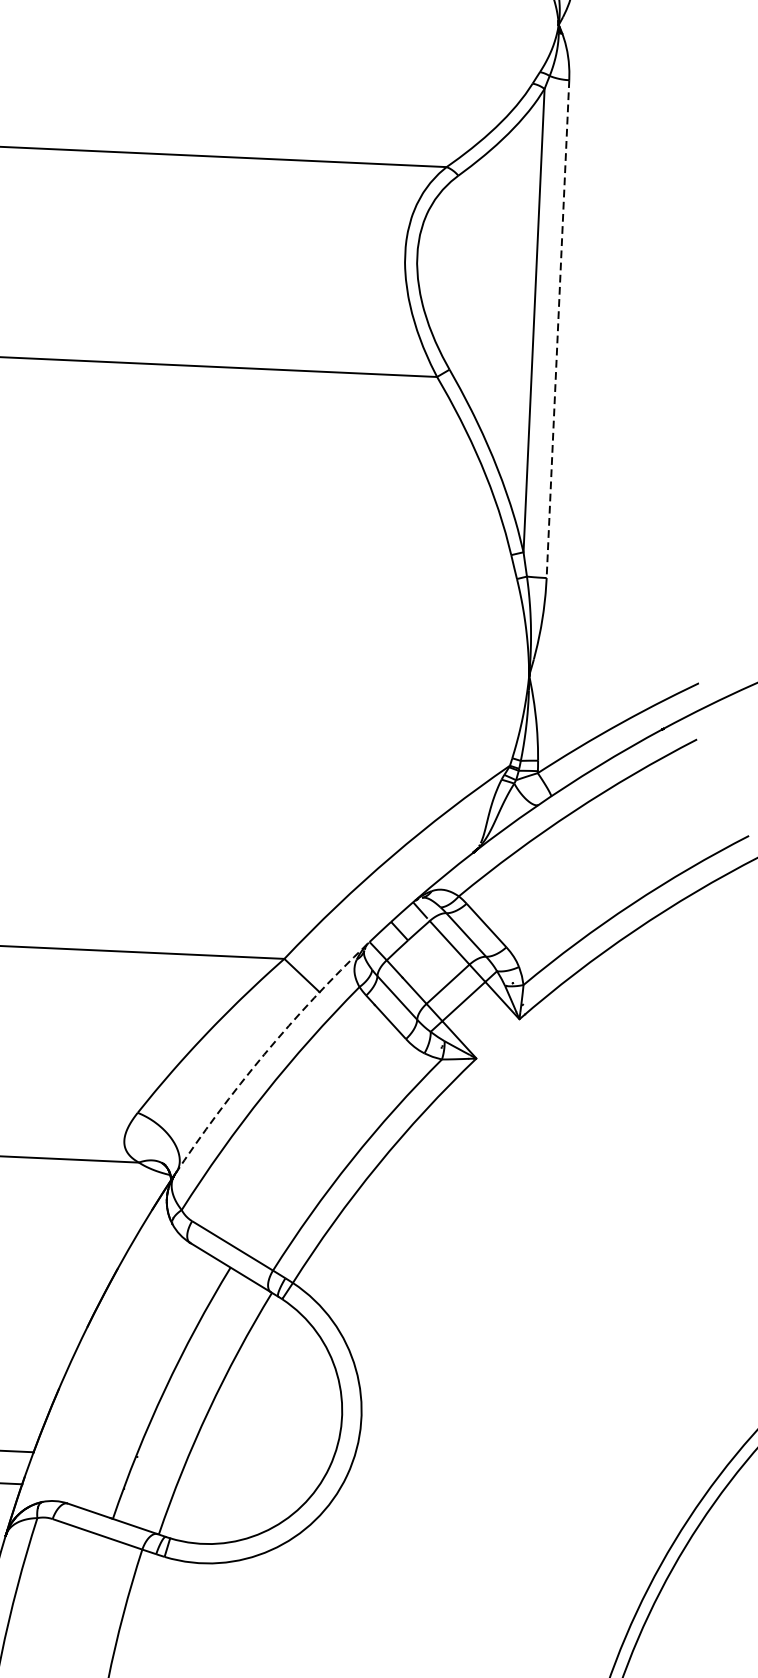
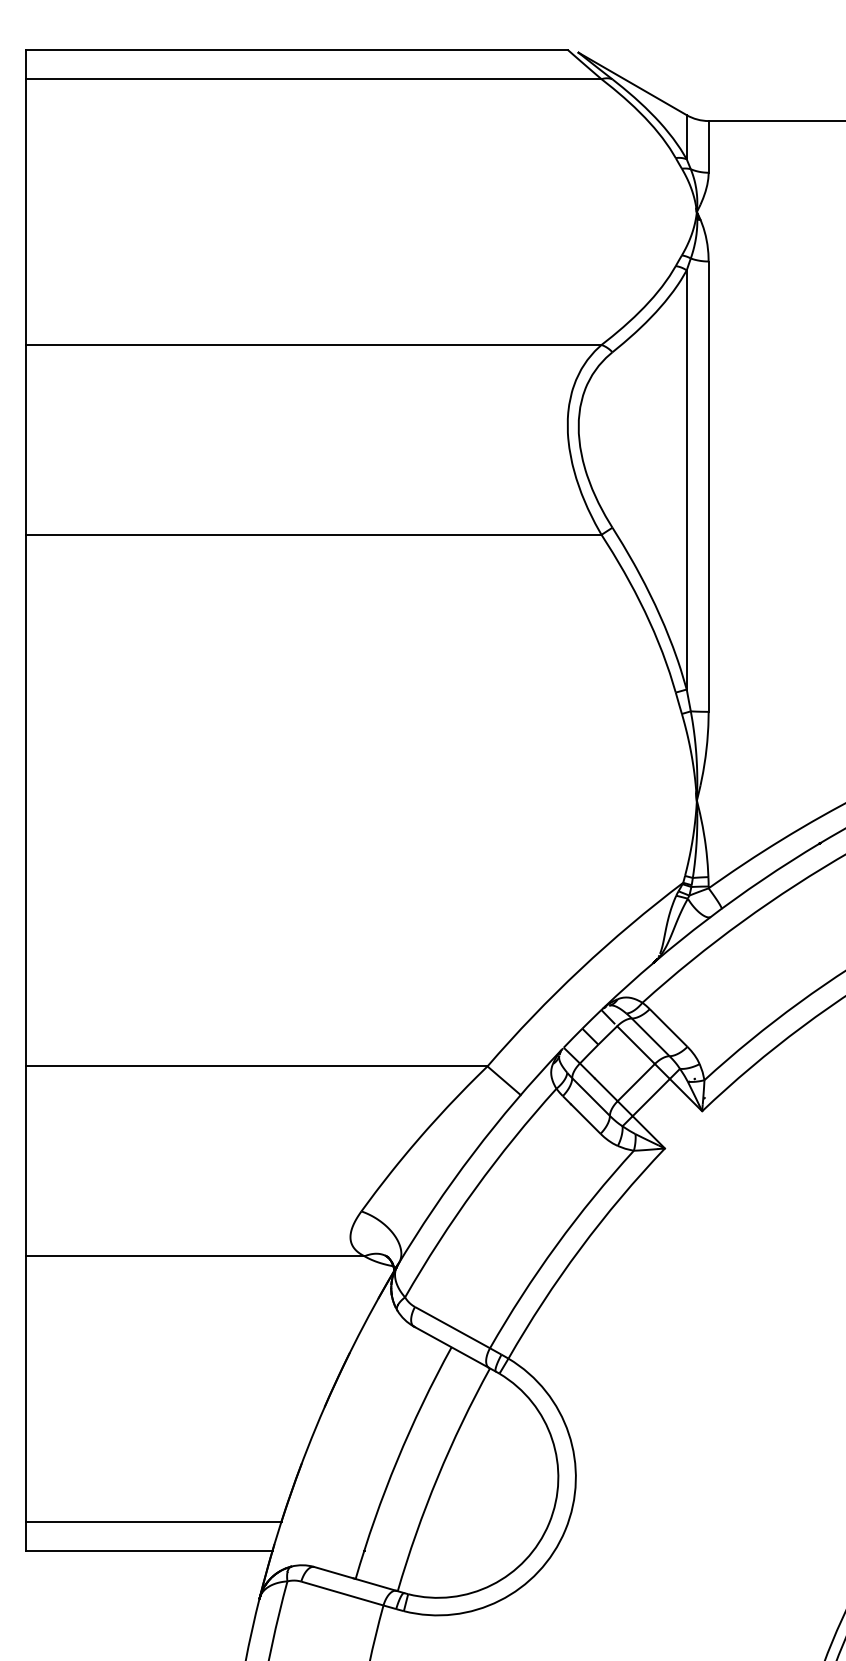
line: (557, 330) -> (708, 487), dashed -> solid
arc: (264, 1054) -> (473, 1153), dashed -> solid

